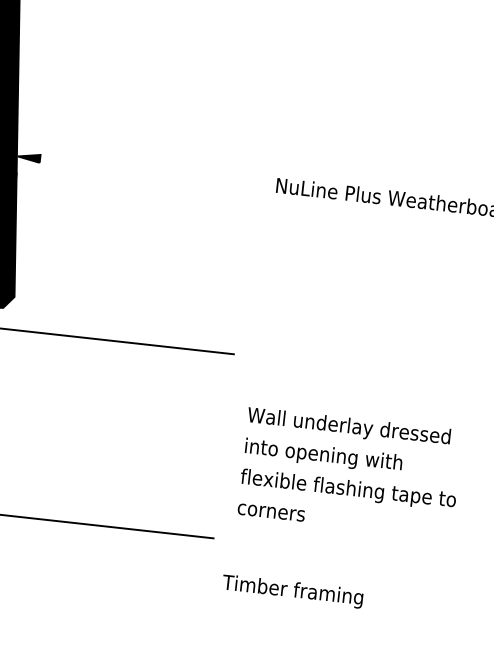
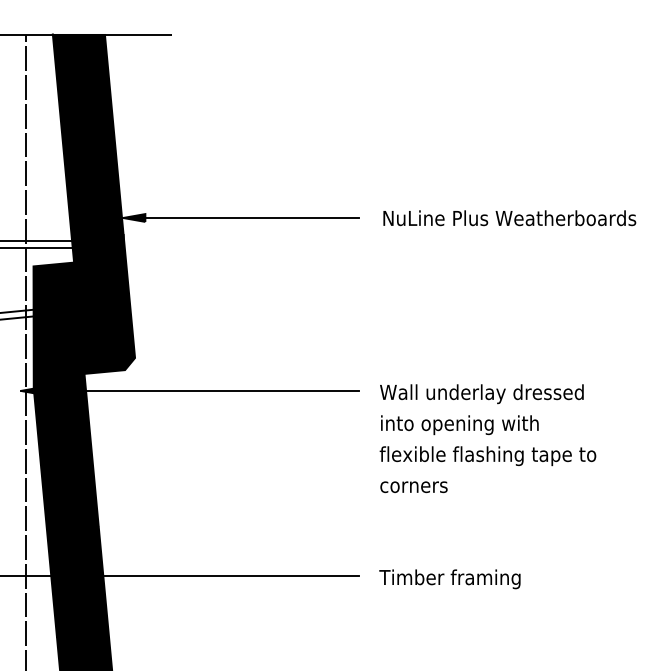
line: (135, 169) -> (241, 218), added
text: (349, 472) -> (487, 438), moved
text: (292, 591) -> (449, 579), moved

